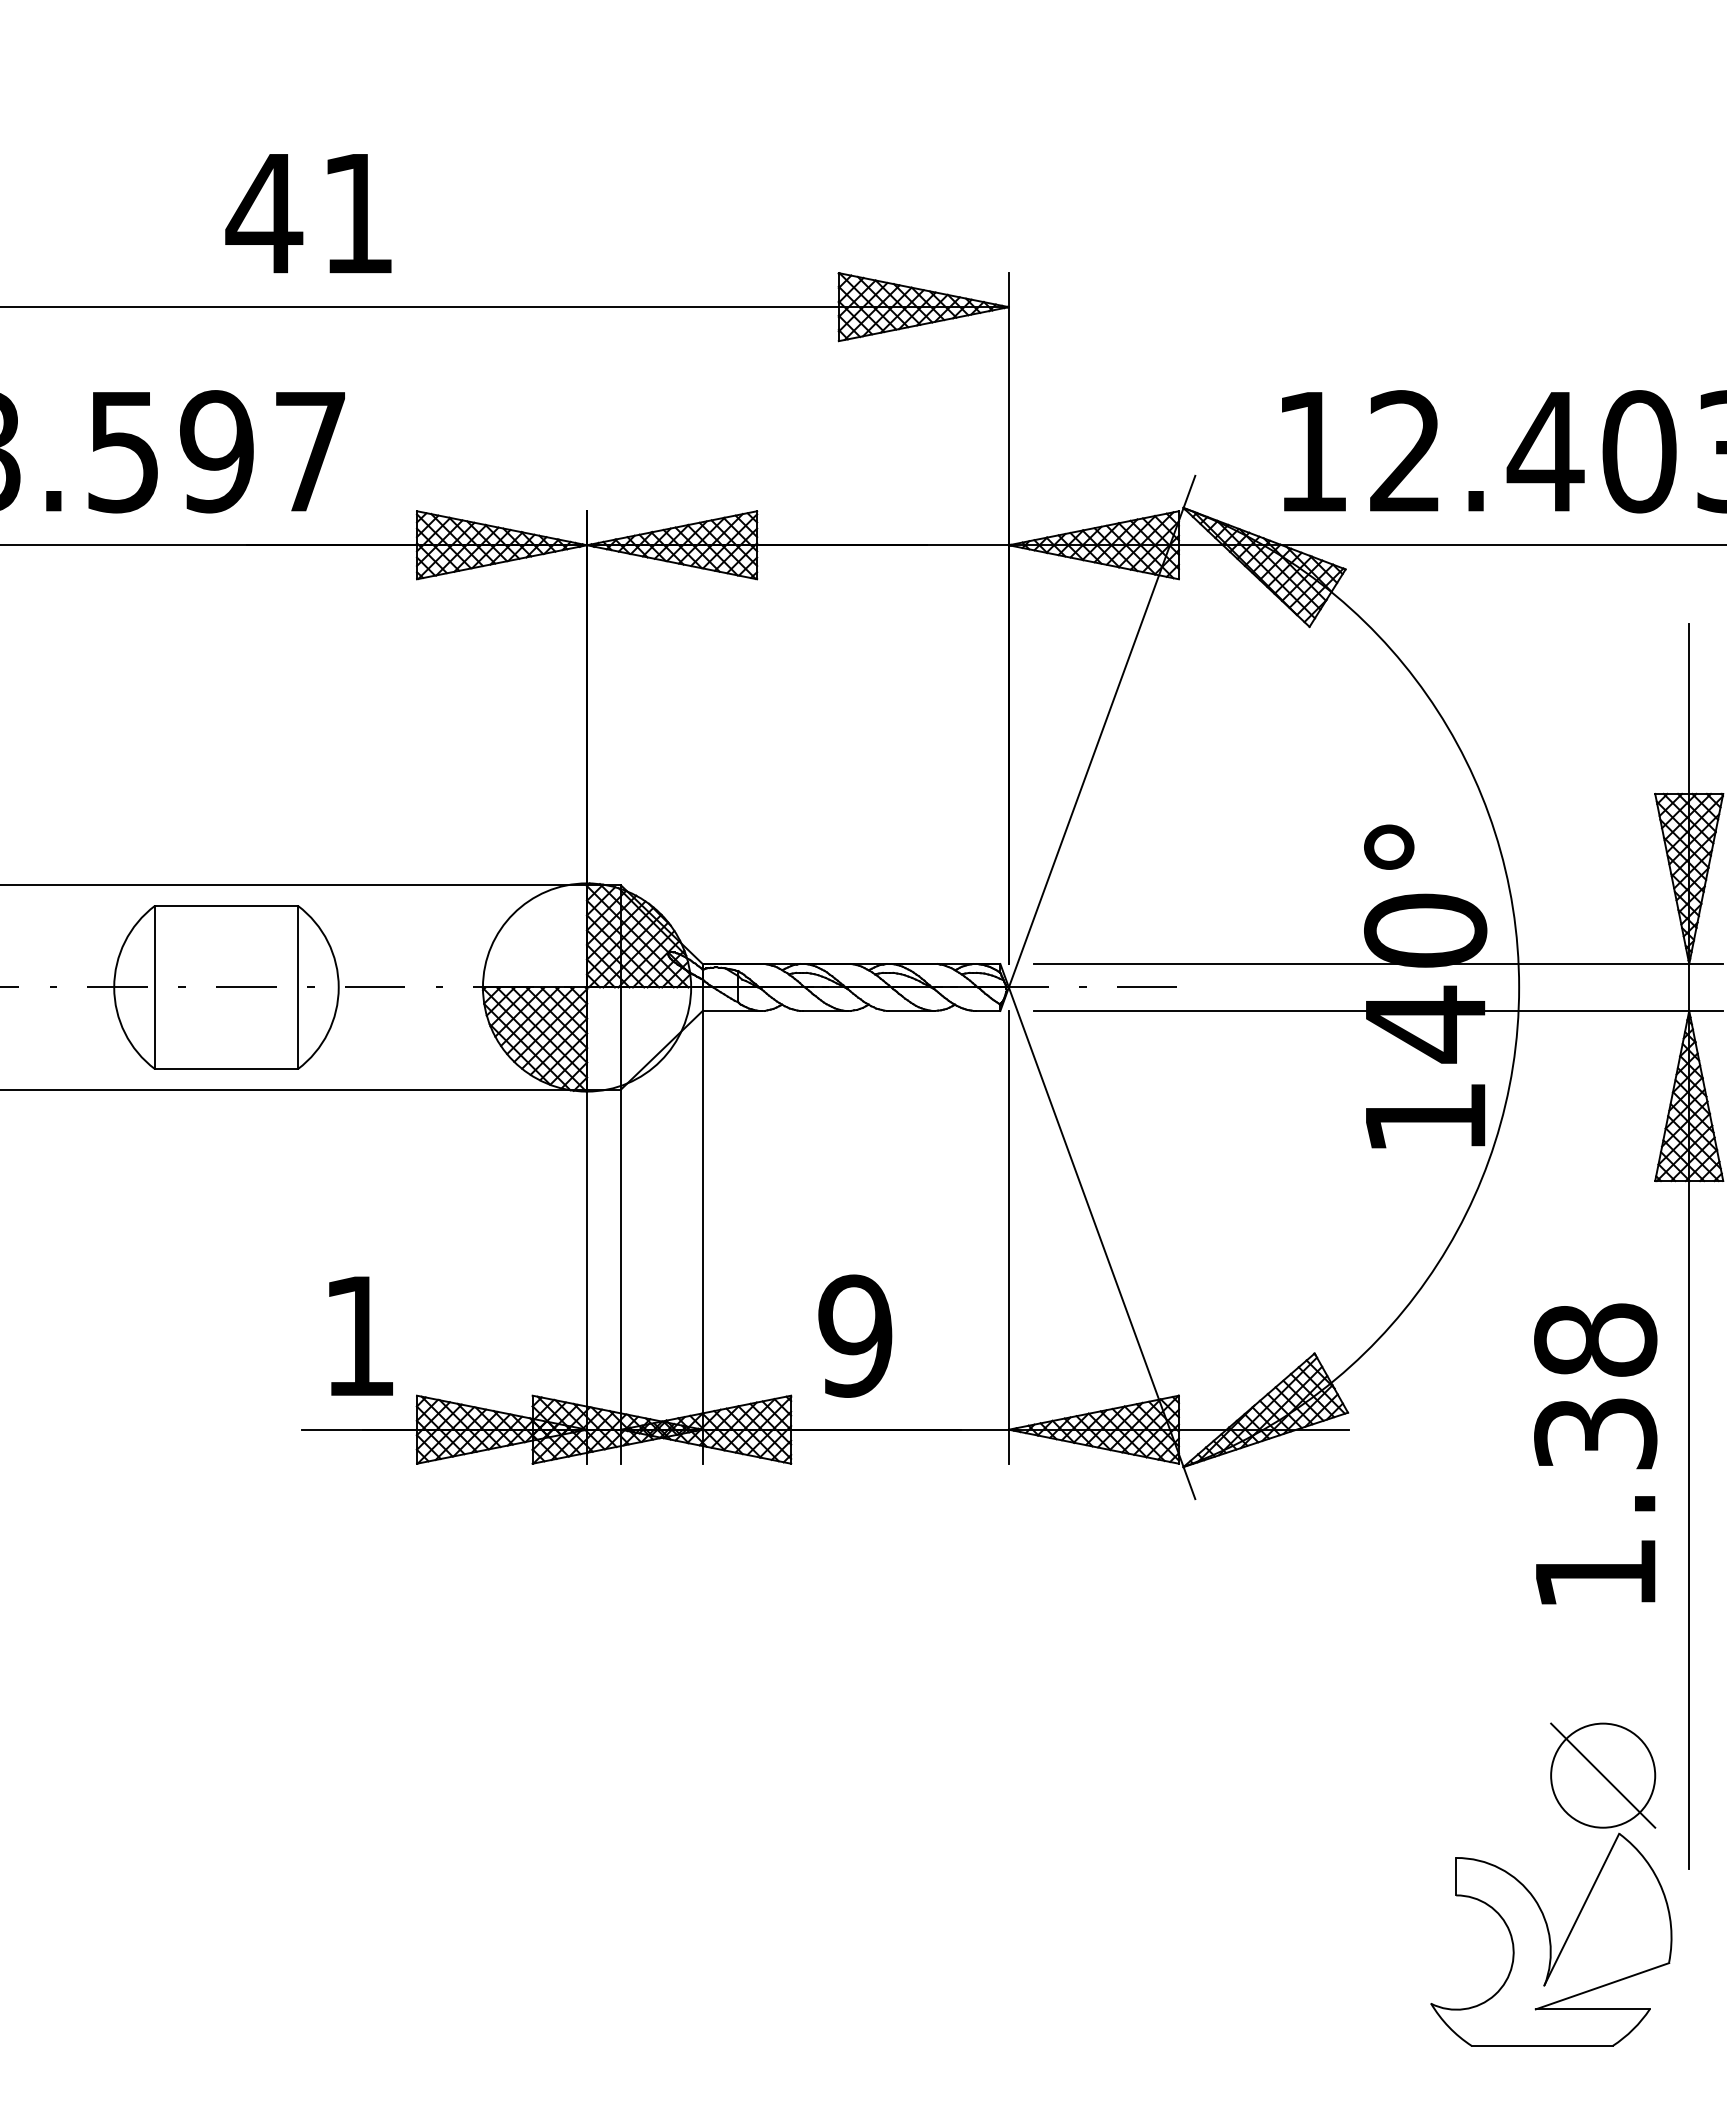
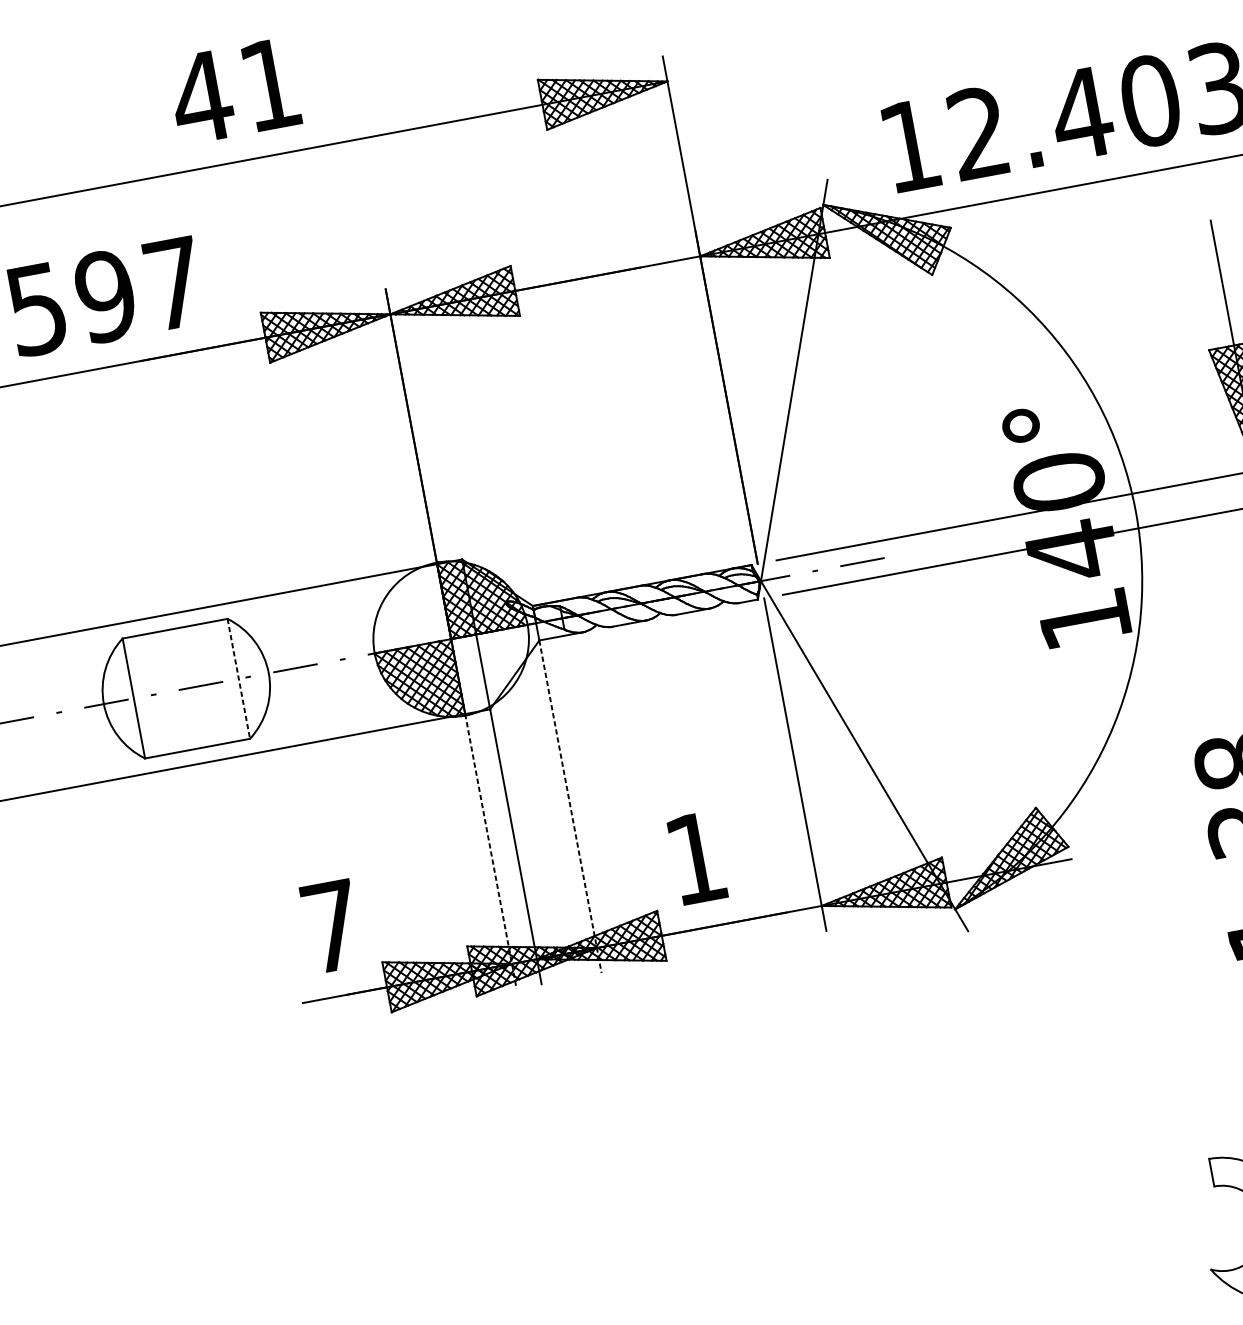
text: (308, 213) -> (234, 91), moved
line: (297, 987) -> (238, 678), solid -> dashed
line: (702, 1237) -> (570, 806), solid -> dashed
line: (587, 1277) -> (491, 852), solid -> dashed
text: (359, 1335) -> (331, 926), 1 -> 7
text: (855, 1335) -> (696, 857), 9 -> 1

